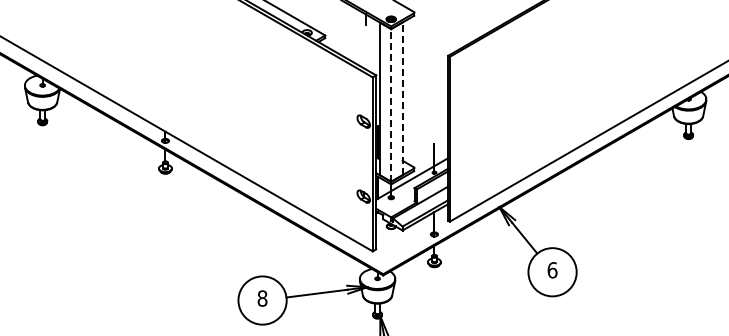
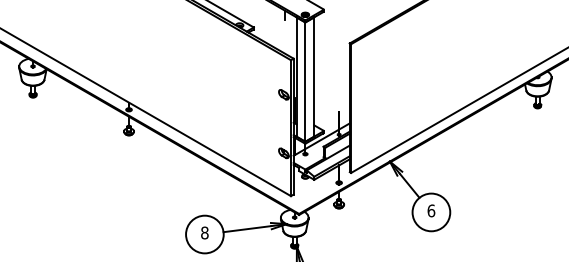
line: (402, 98) -> (314, 76), dashed -> solid
line: (391, 104) -> (305, 81), dashed -> solid

